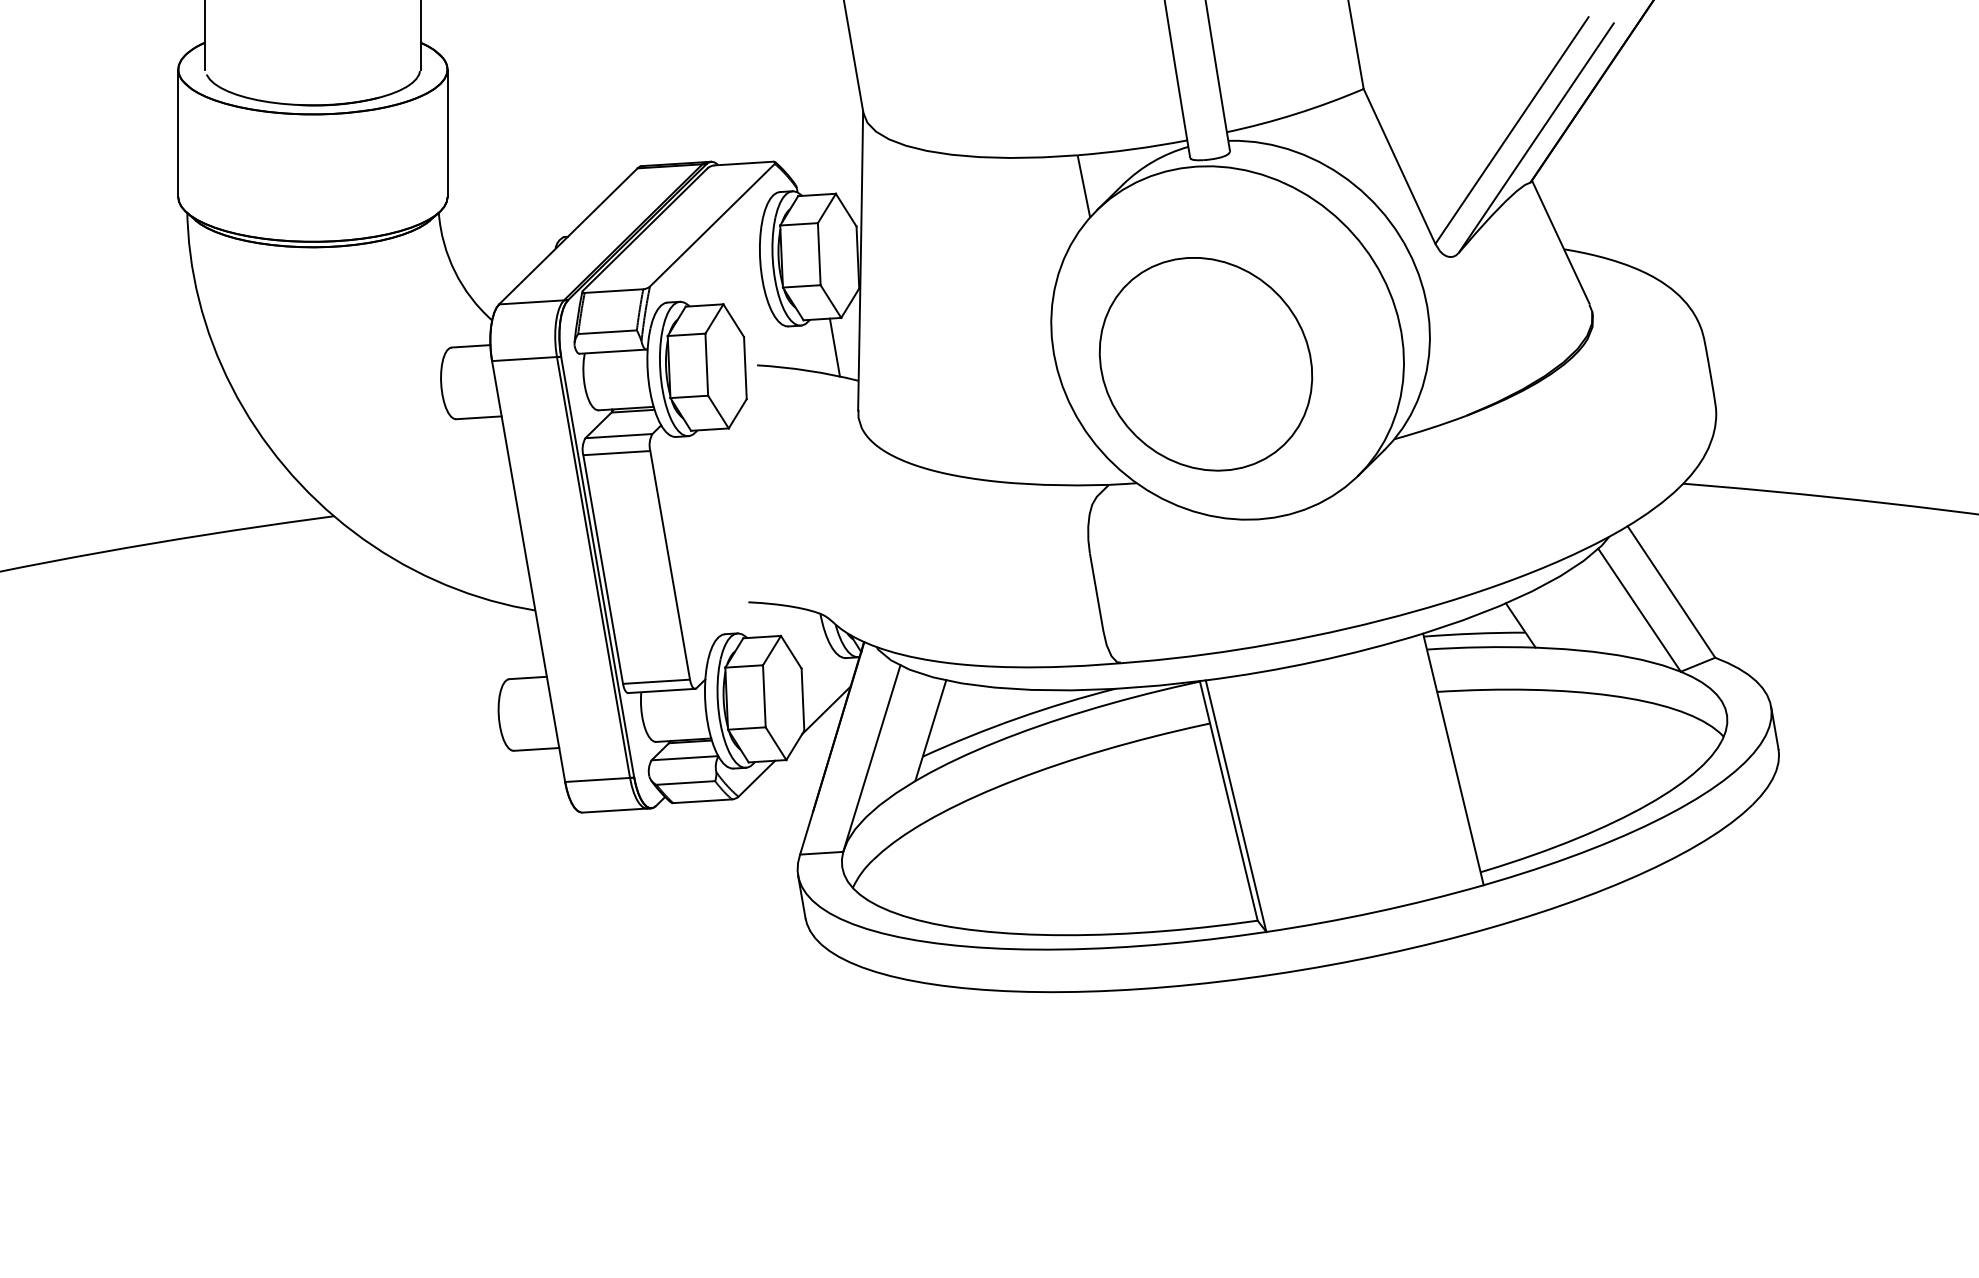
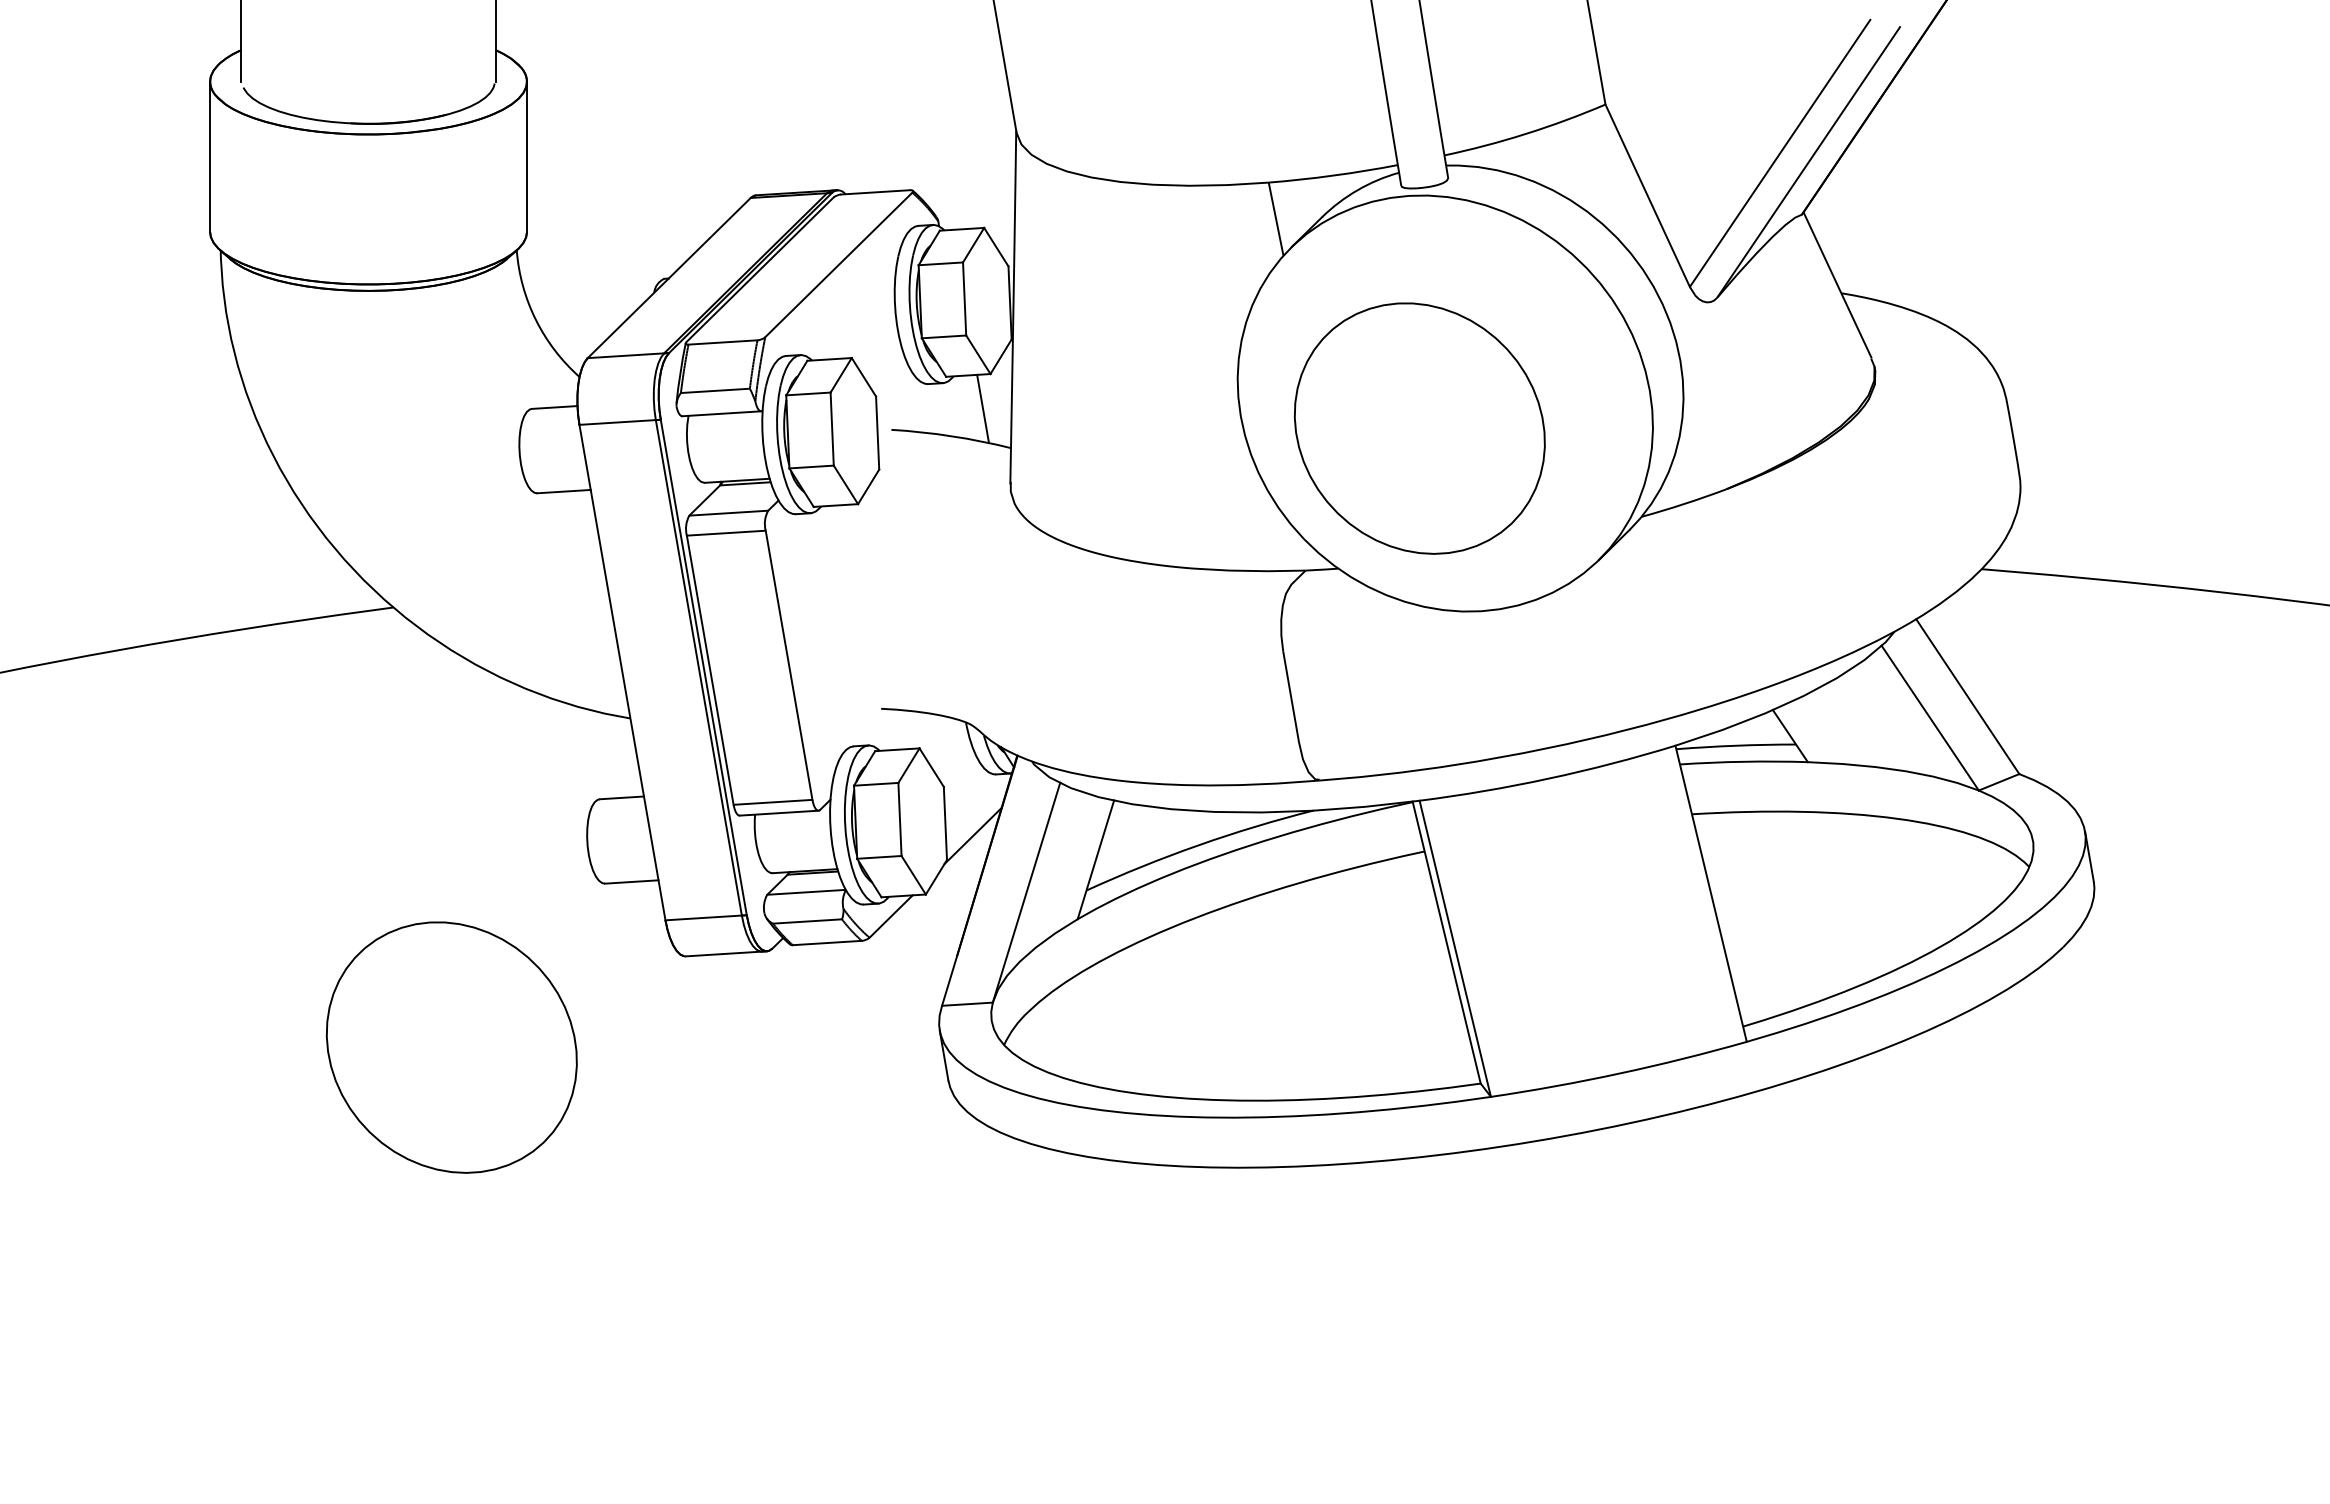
part: (383, 890) -> (451, 1047), added

